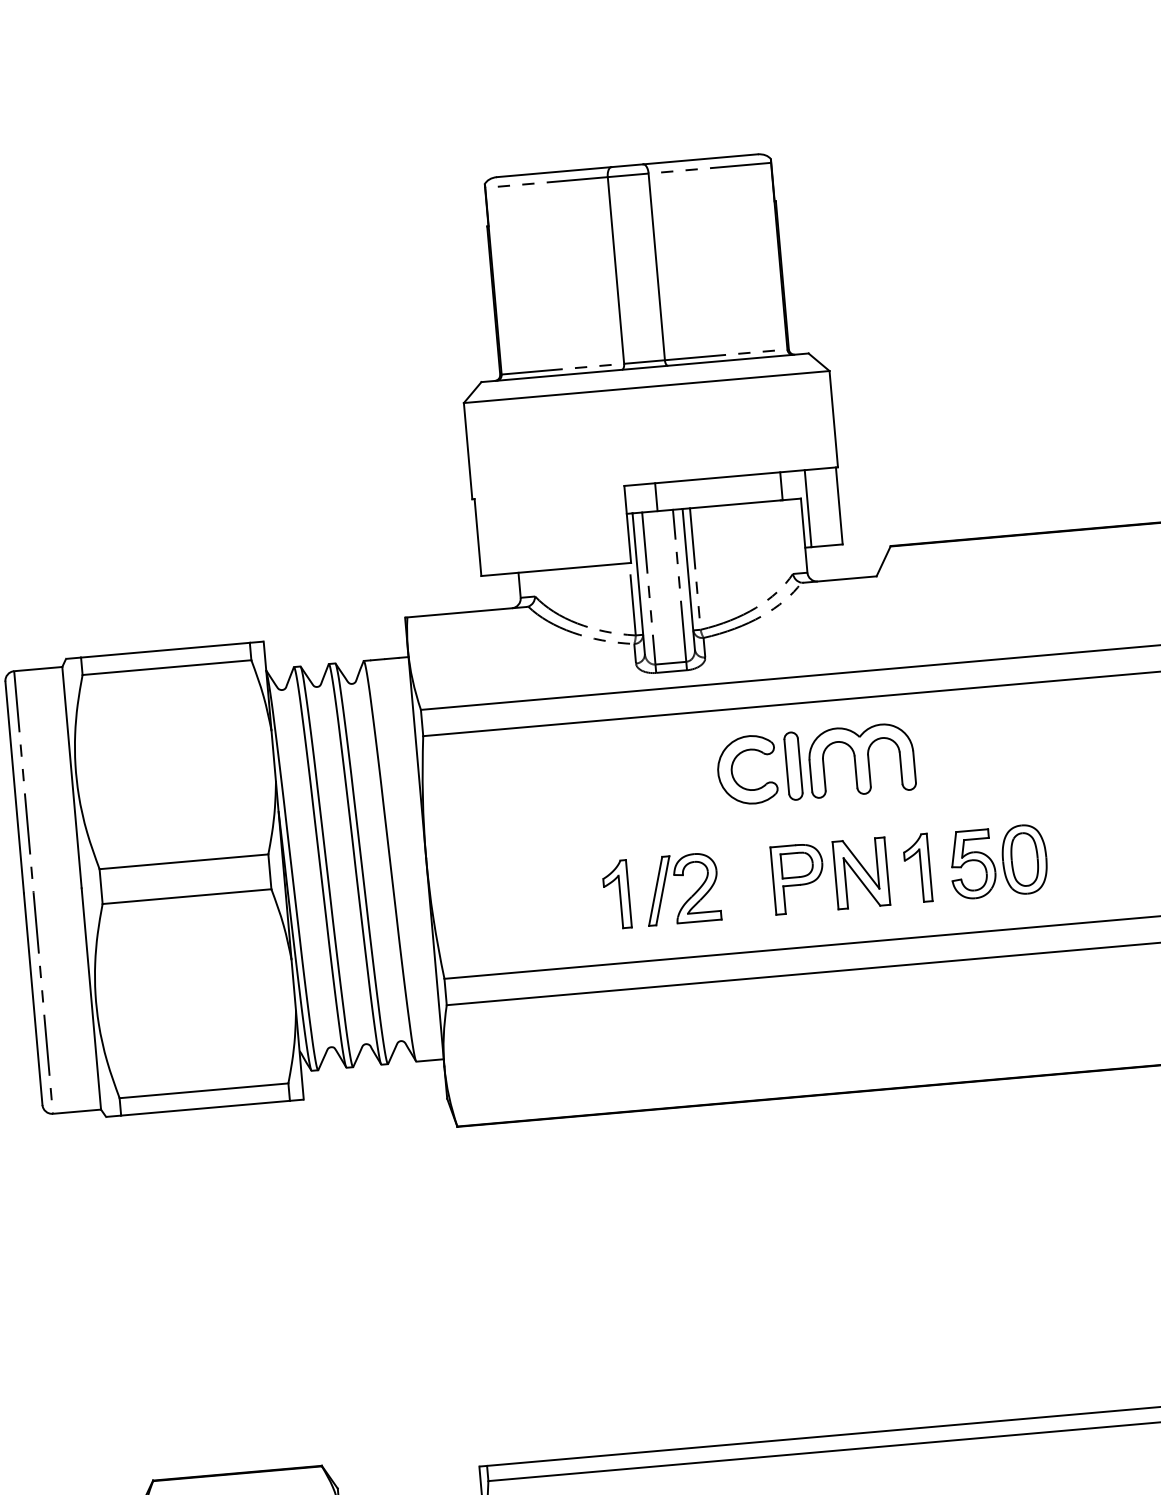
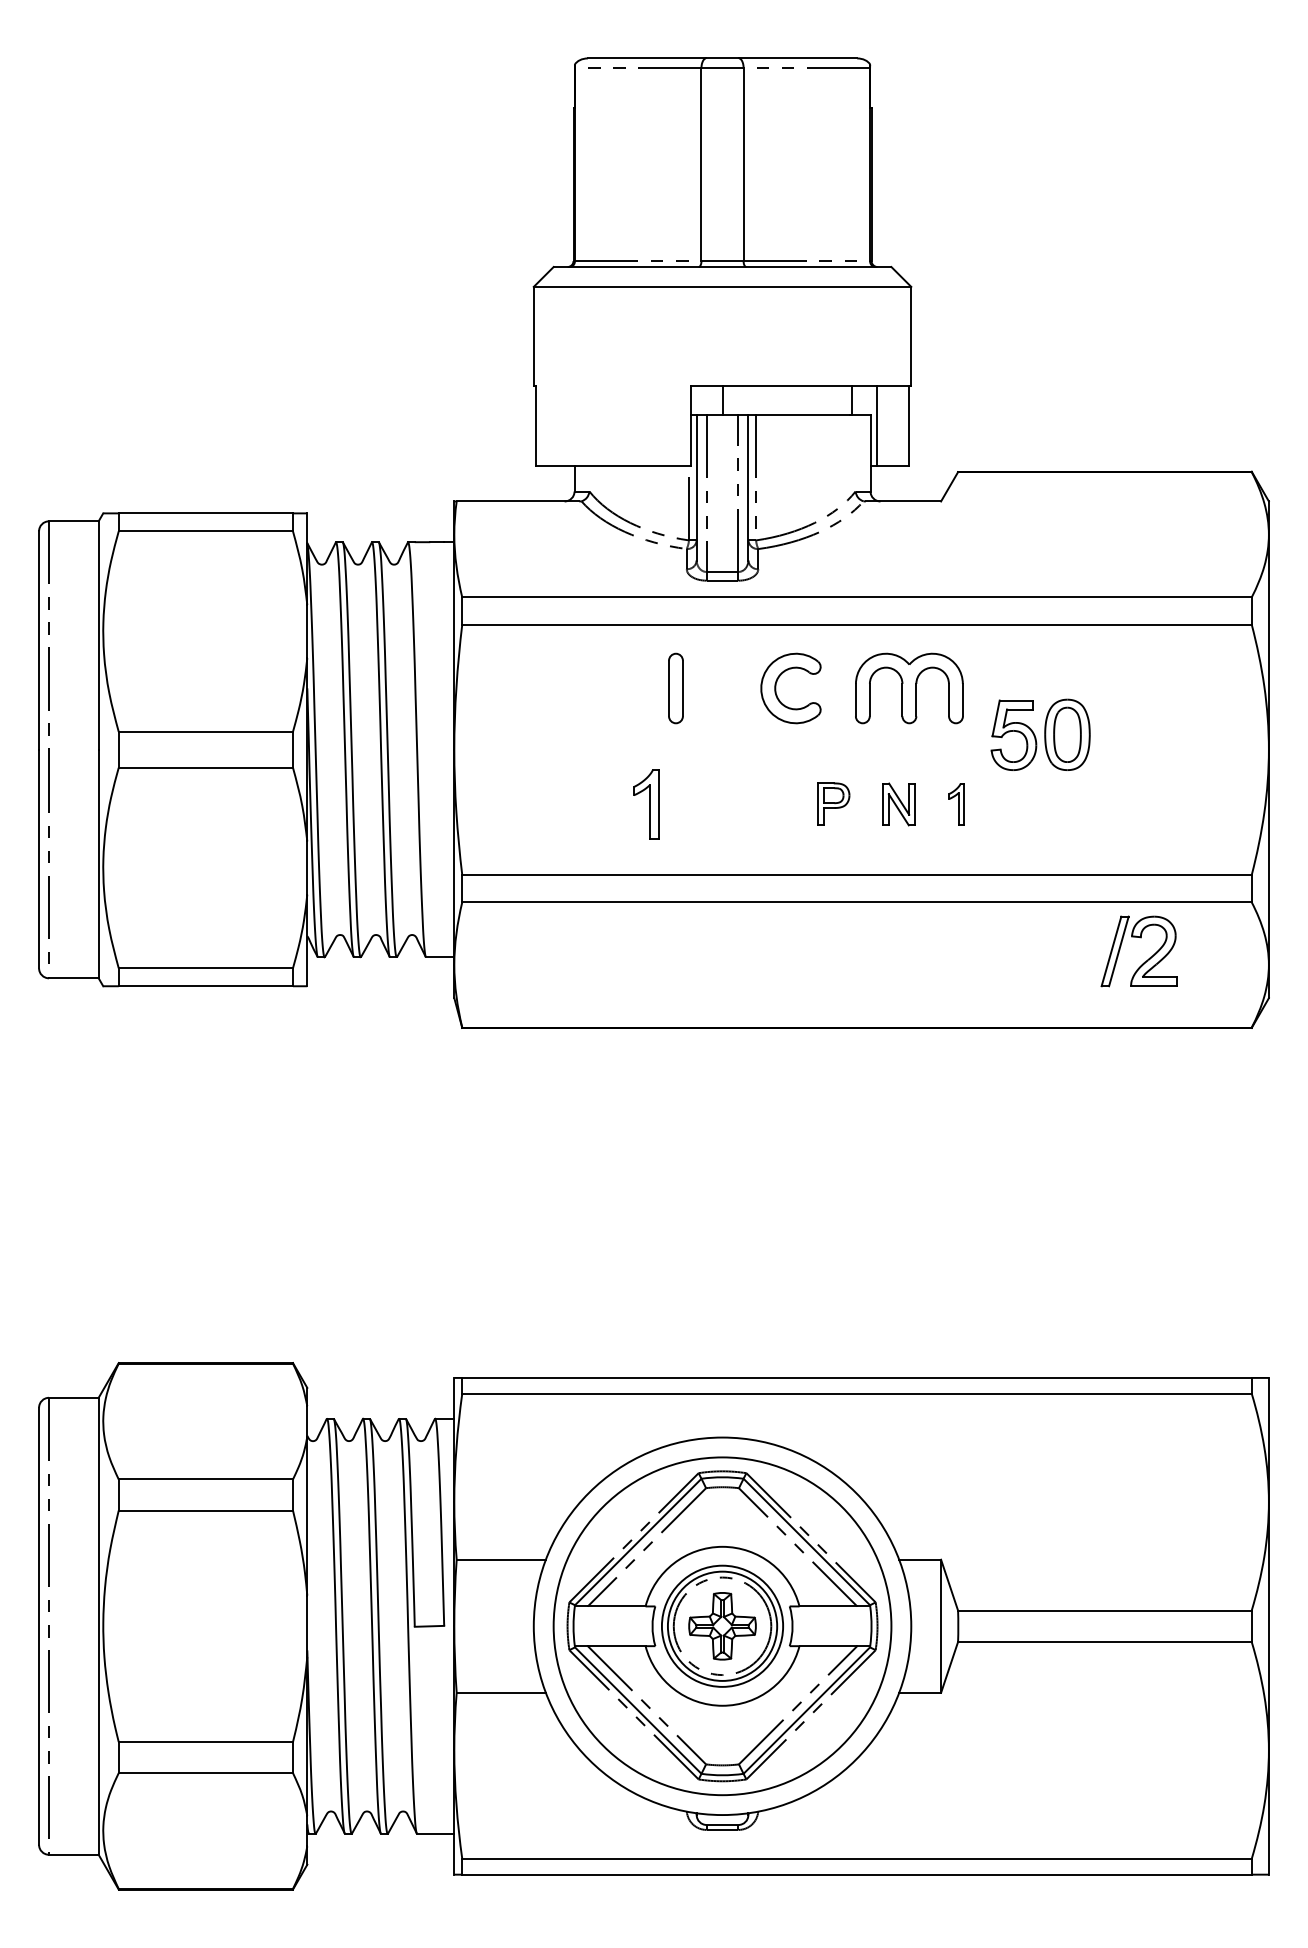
part: (793, 766) -> (675, 688), moved
part: (998, 861) -> (1040, 734), moved
part: (917, 868) -> (956, 804), size x0.6
part: (861, 873) -> (898, 804), size x0.6
part: (797, 878) -> (833, 803), size x0.6
part: (688, 898) -> (1144, 961), moved

